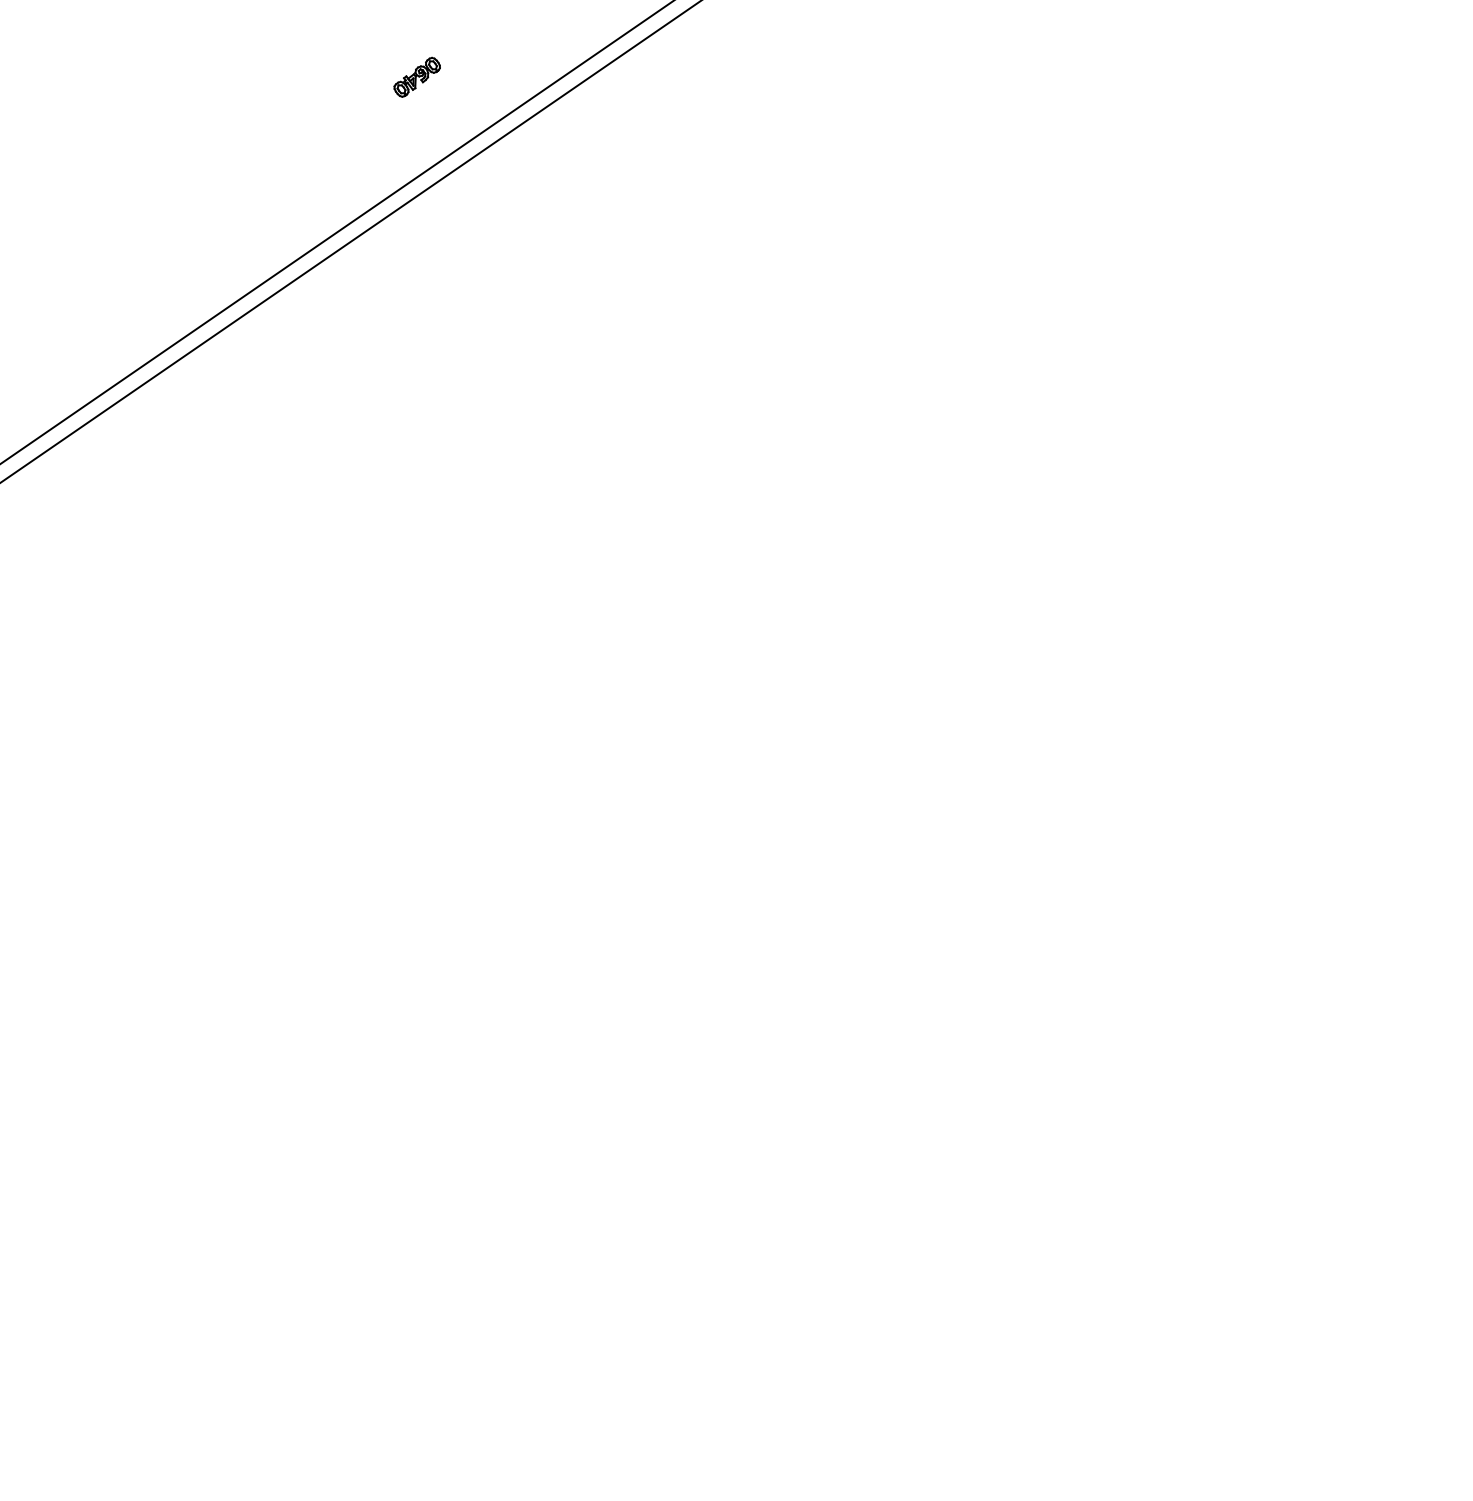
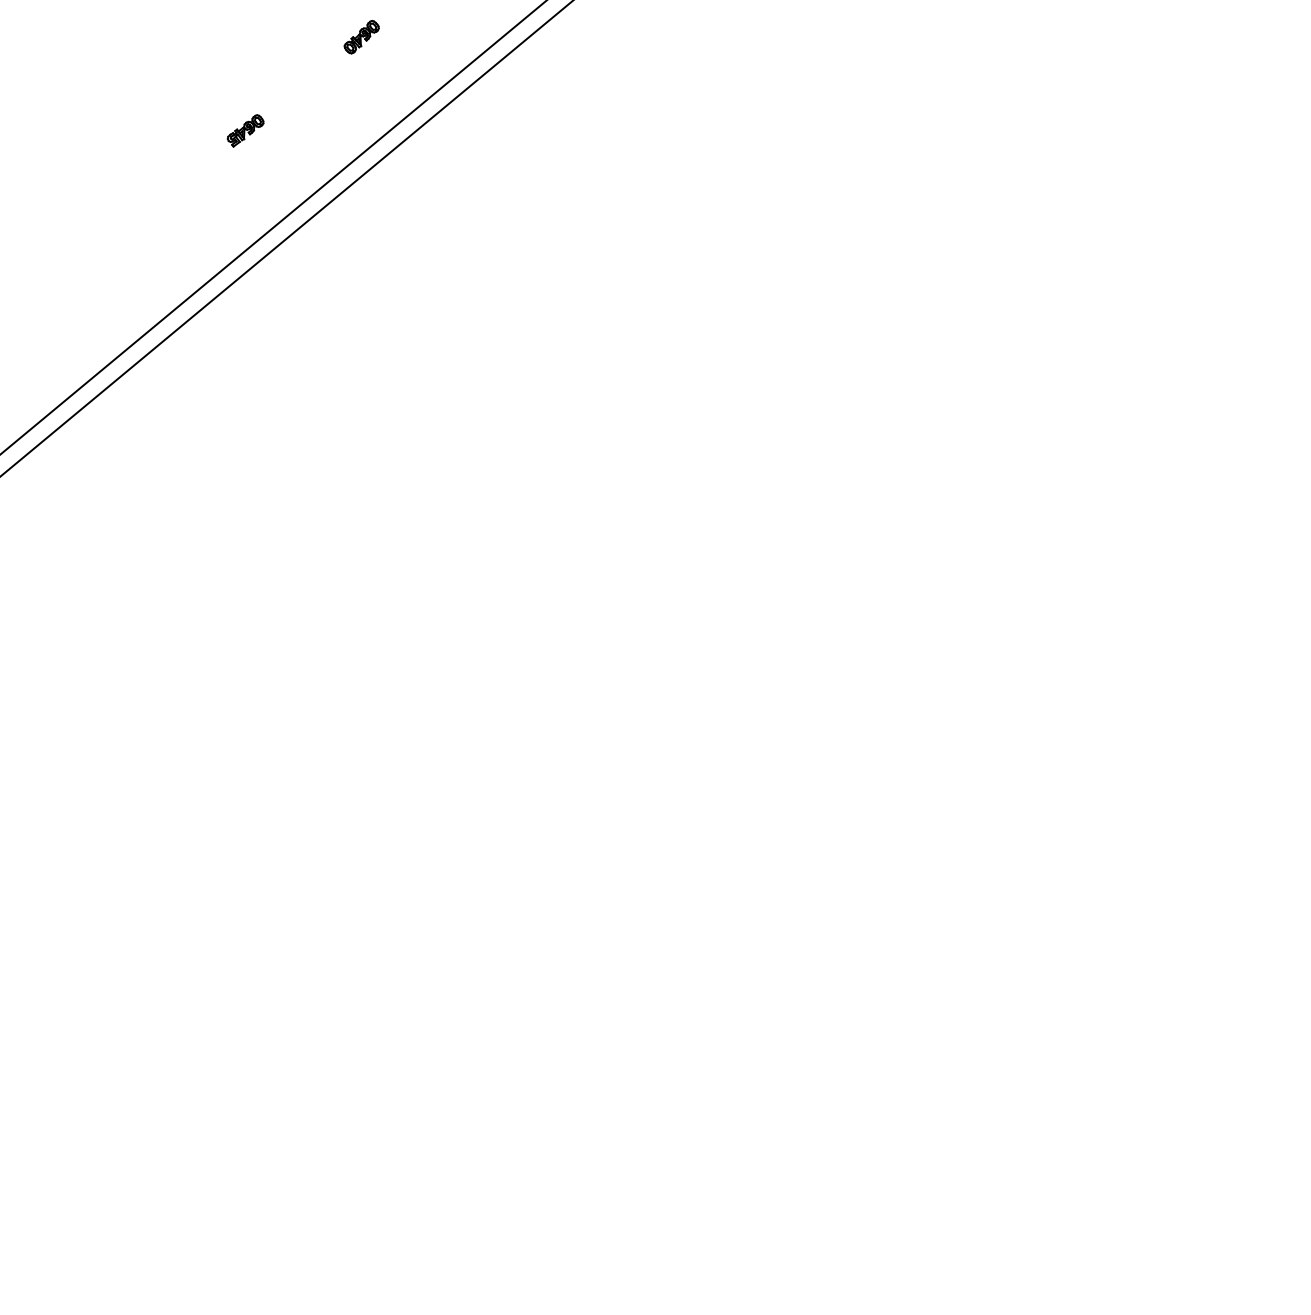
part: (417, 77) -> (361, 37), size x0.71
part: (303, 152) -> (245, 130), added

